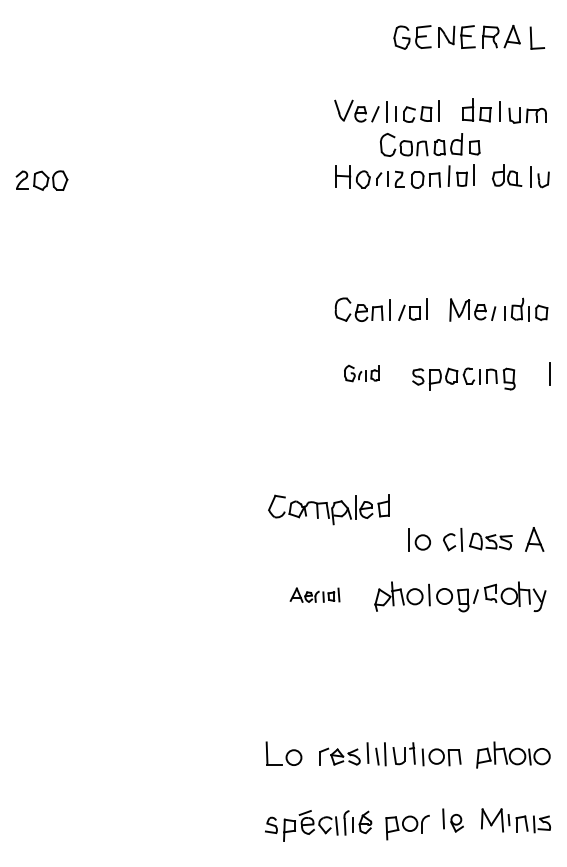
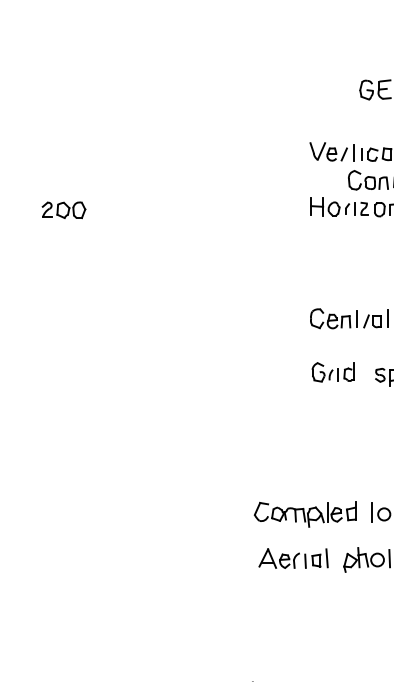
part: (361, 373) -> (332, 372), size x1.43
part: (328, 509) -> (304, 514), moved
part: (314, 595) -> (293, 558), size x1.67

